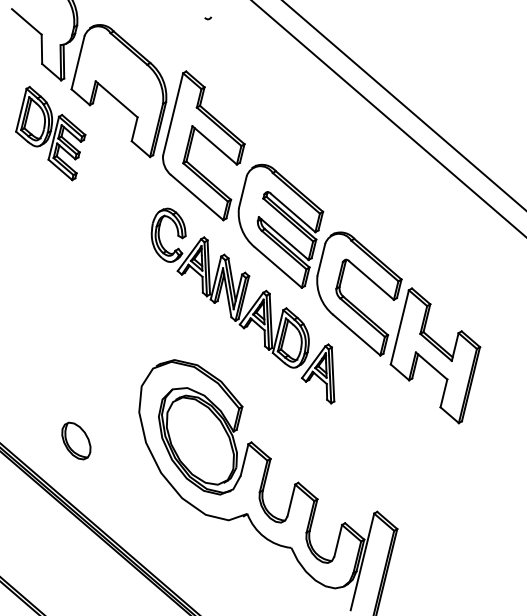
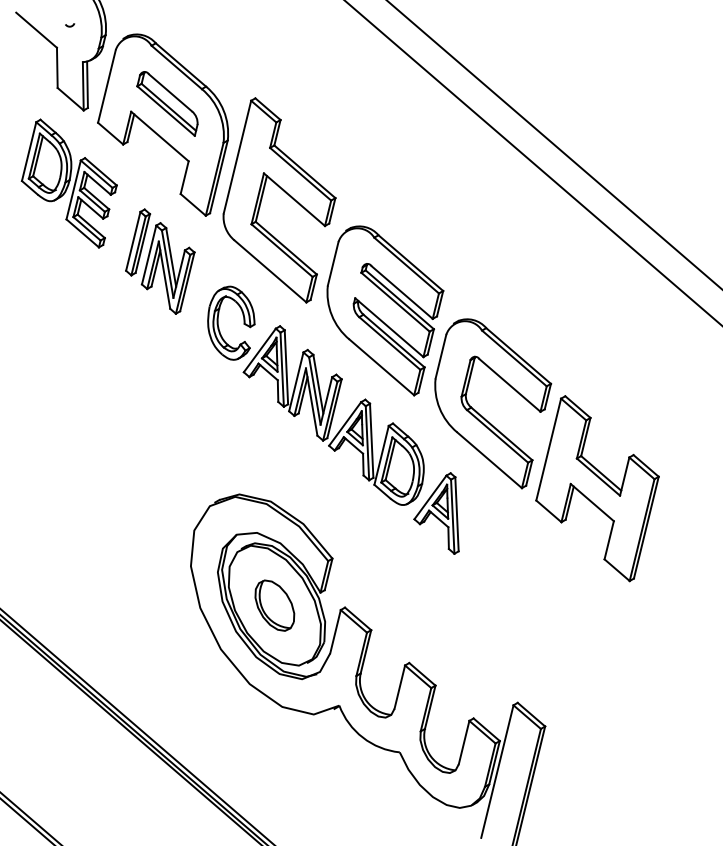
arc: (208, 18) -> (70, 25), moved
part: (122, 75) -> (167, 103), added
part: (116, 190) -> (159, 261), added
part: (76, 440) -> (275, 604), moved

